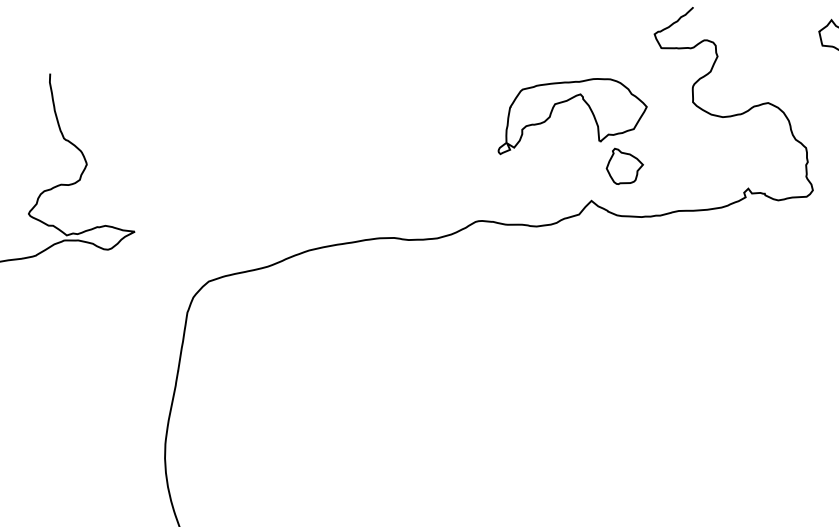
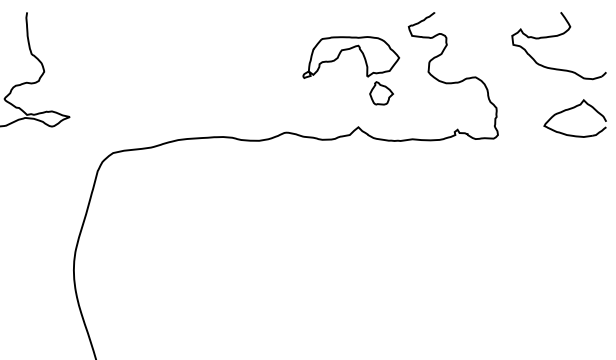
part: (597, 132) -> (366, 70), moved

